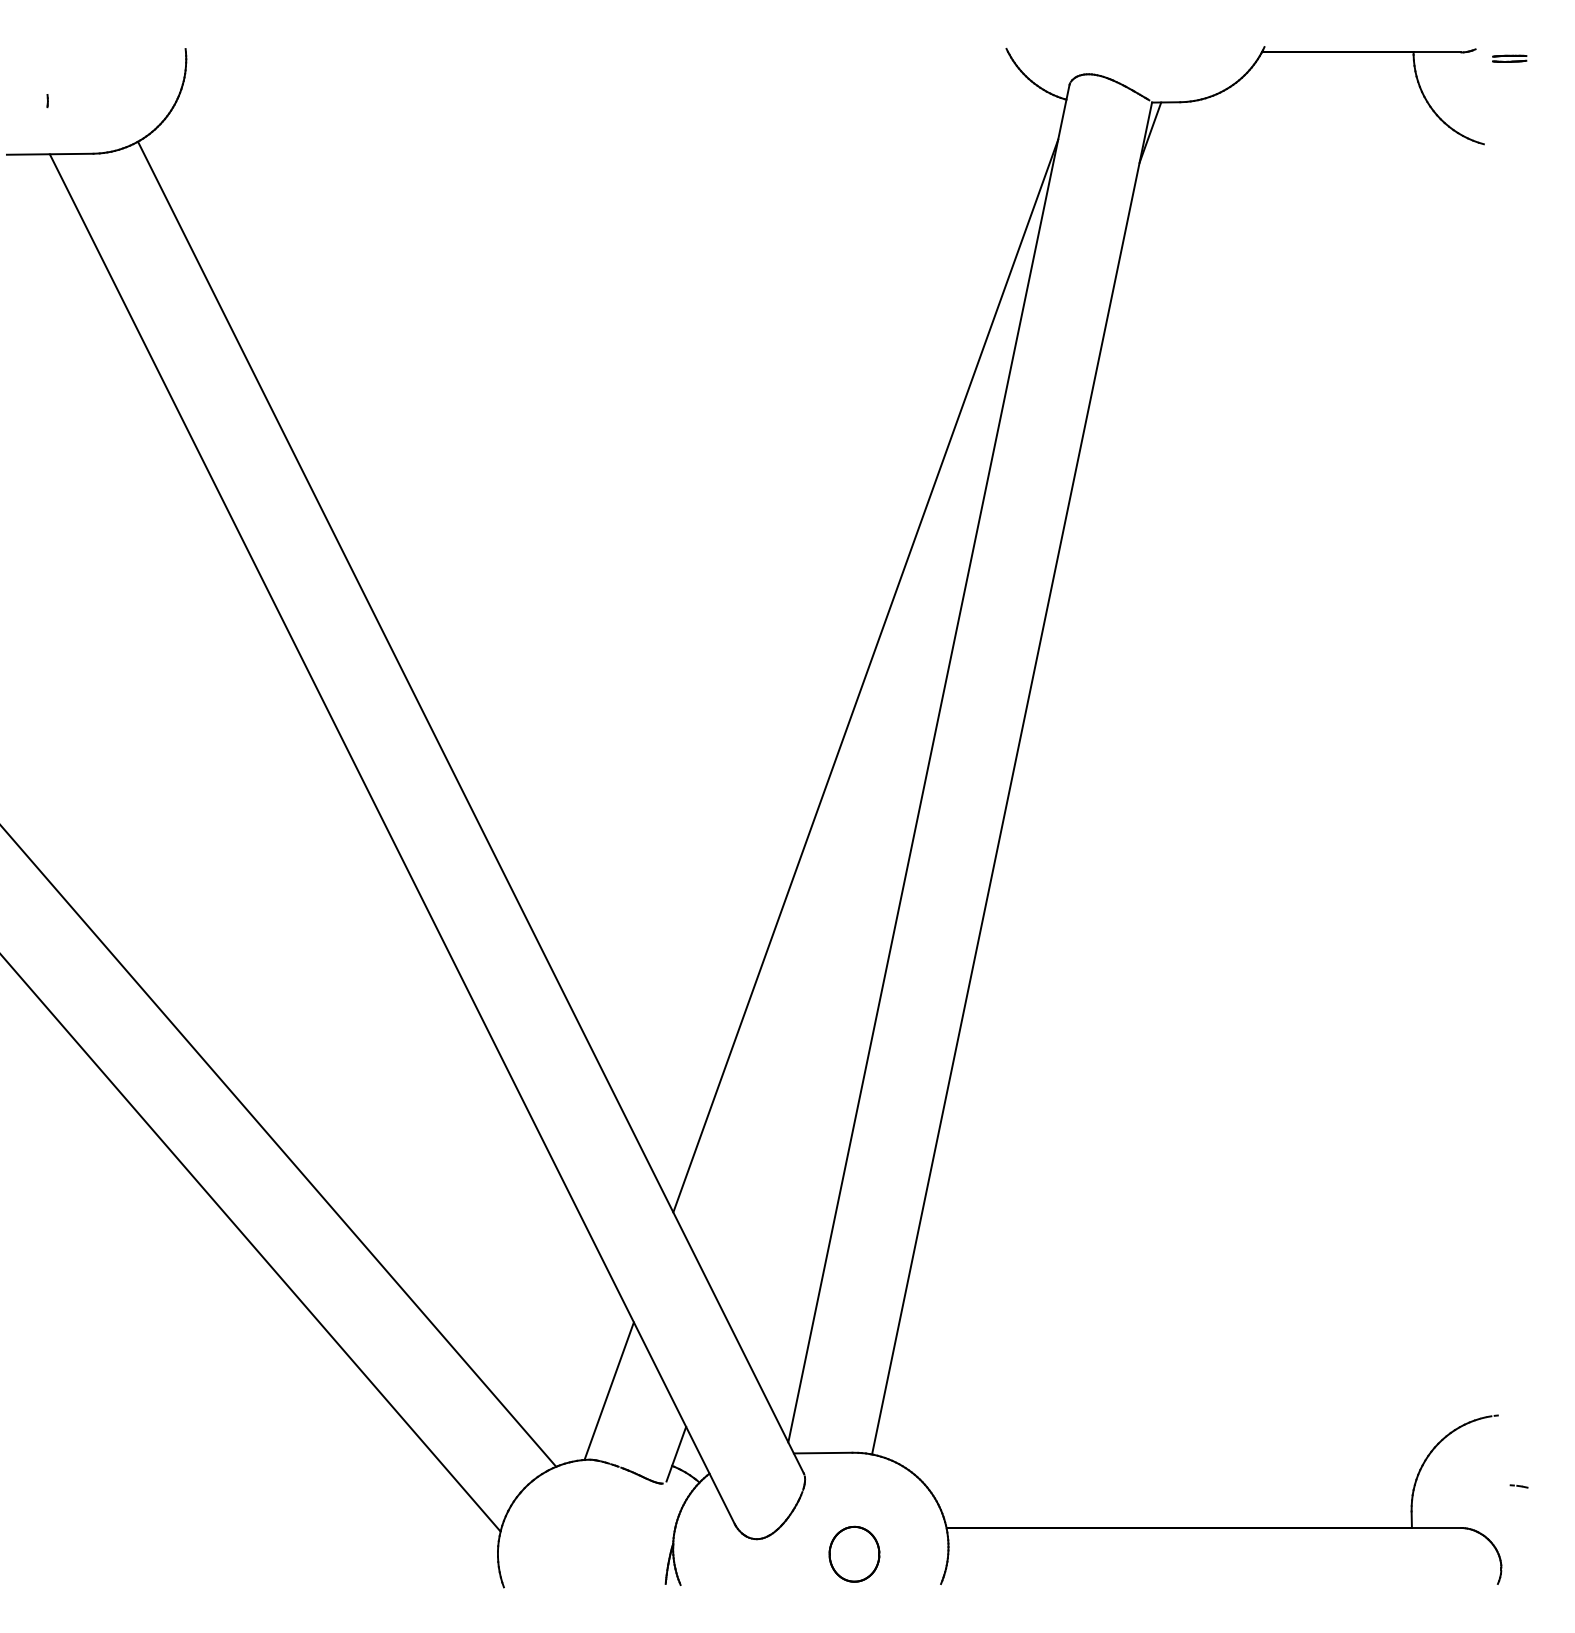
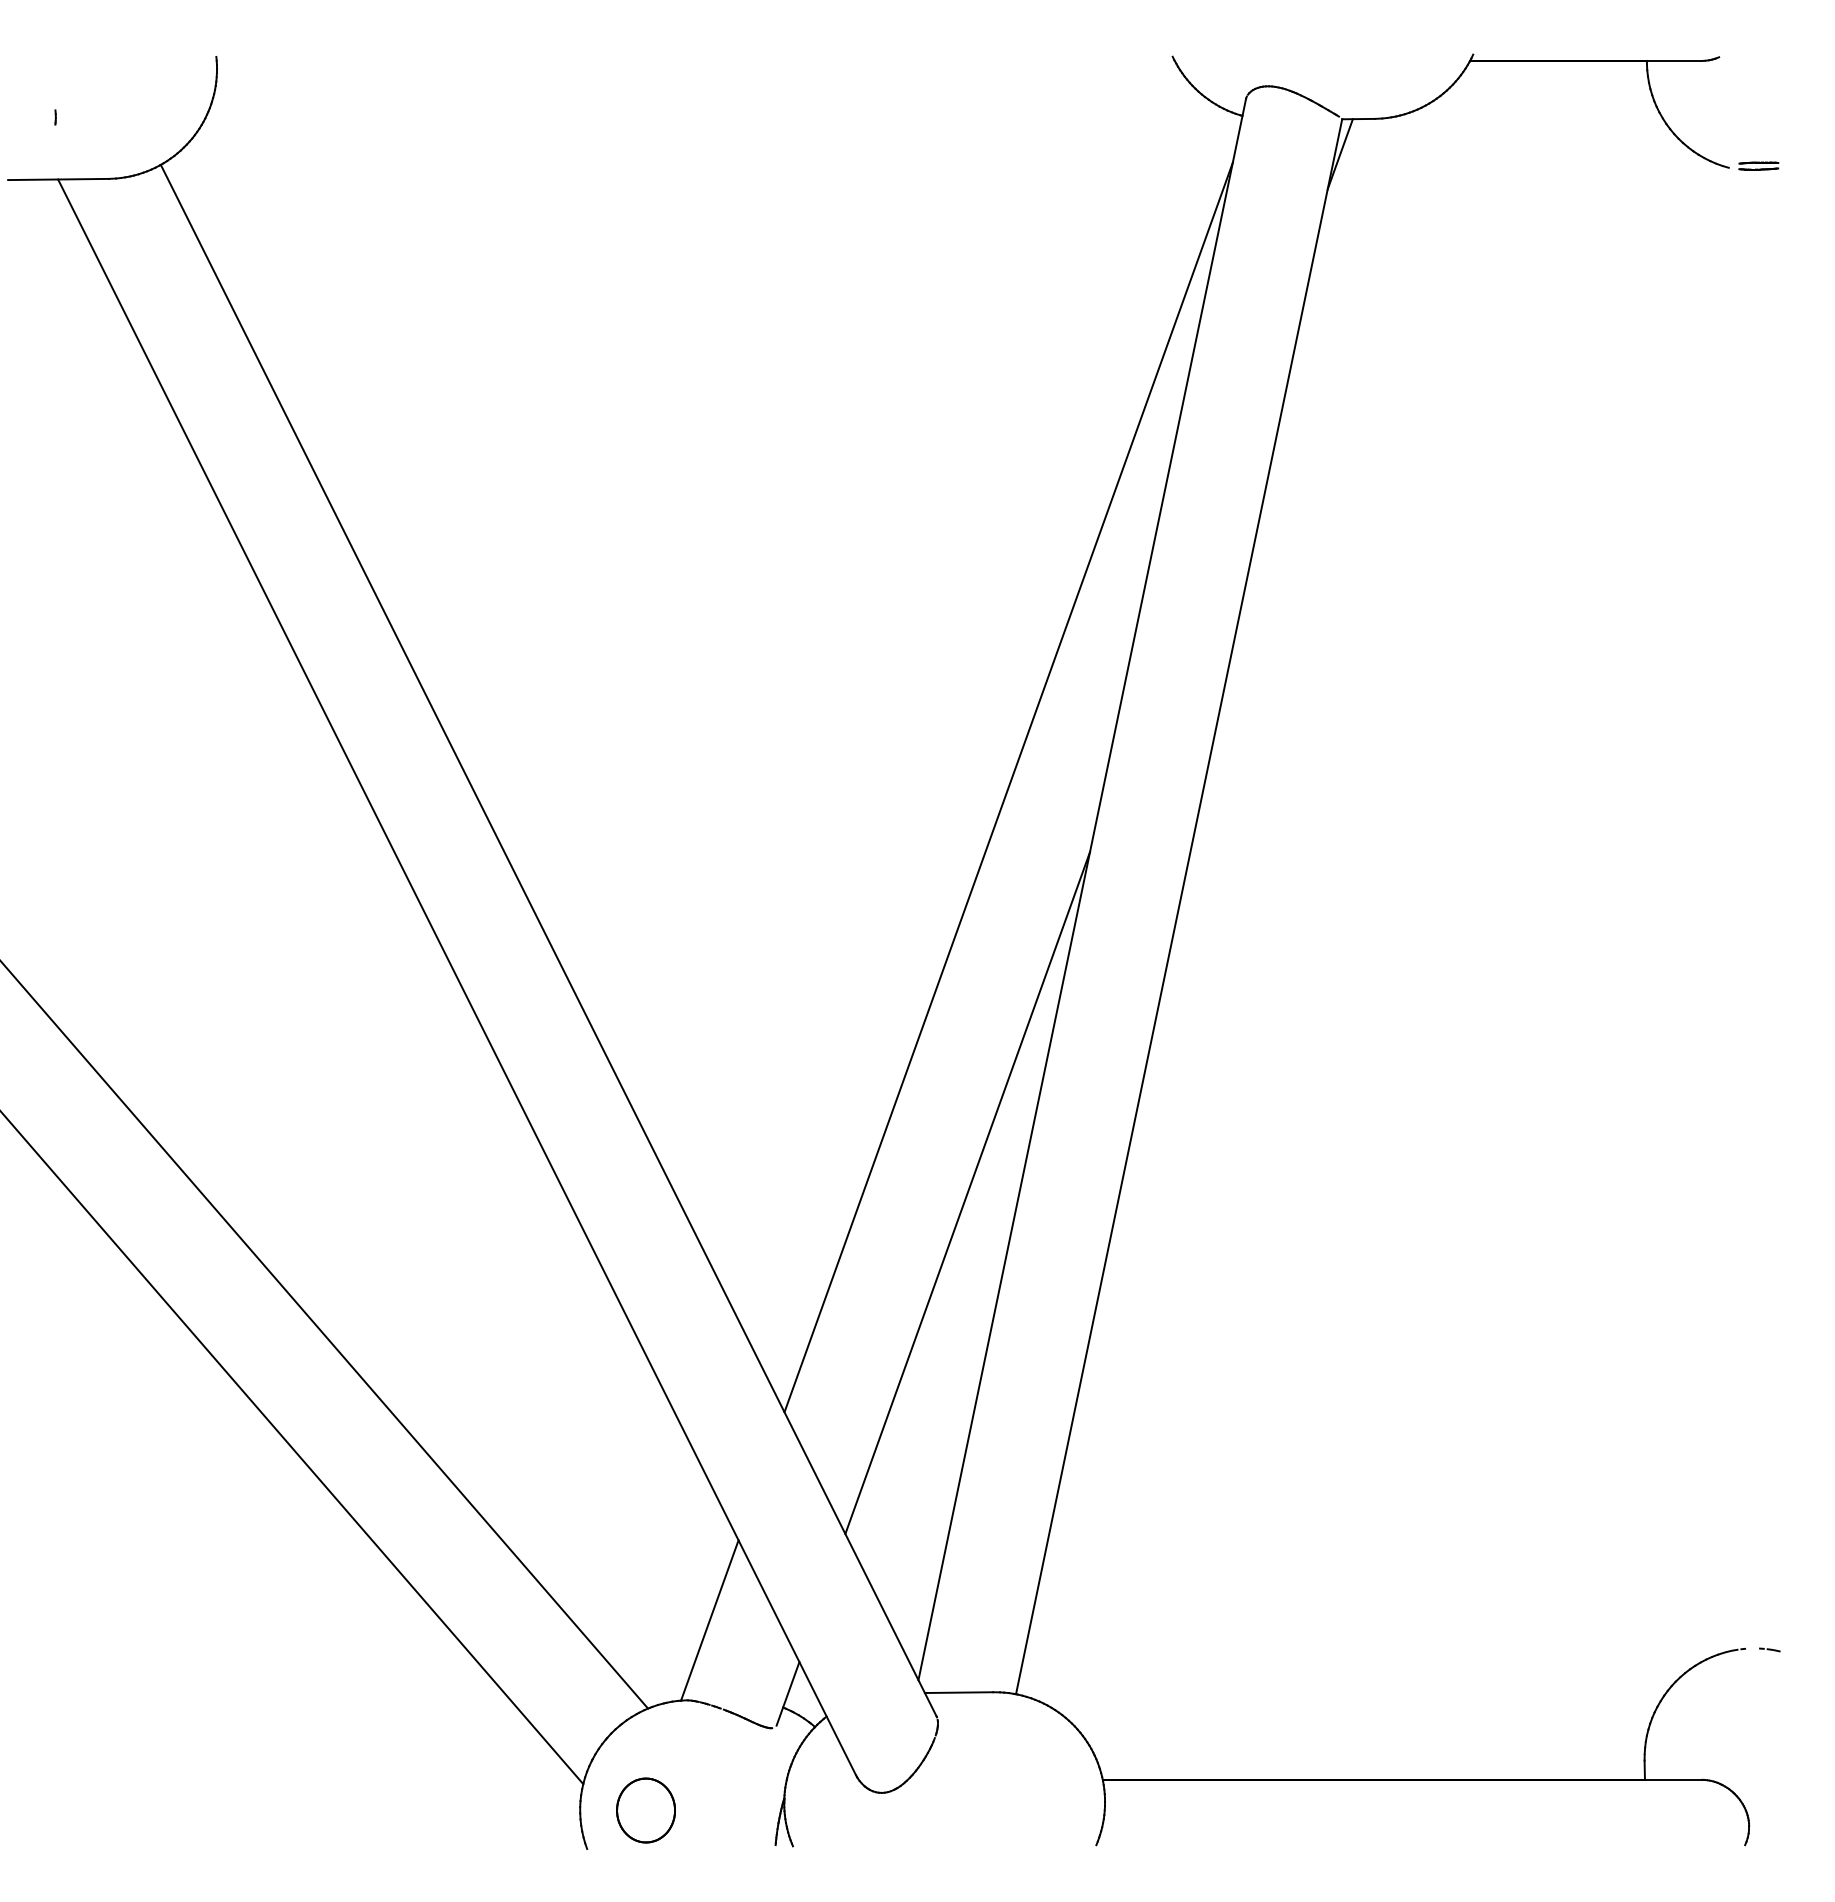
part: (1509, 58) -> (1758, 165), moved
line: (830, 1023) -> (967, 1192), added
line: (1518, 1486) -> (1769, 1650), moved
part: (854, 1553) -> (646, 1809), moved

